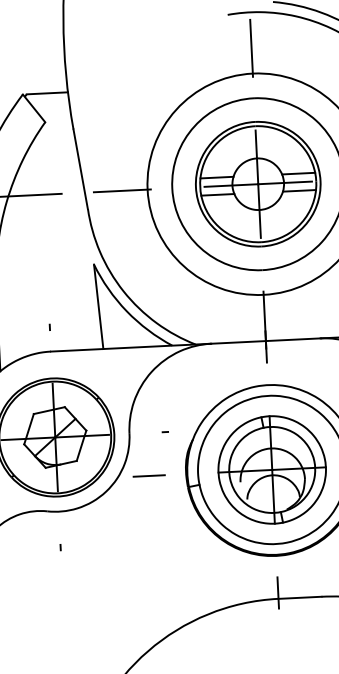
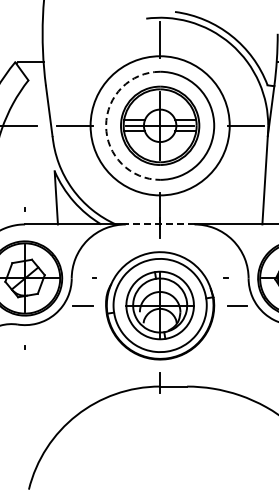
arc: (172, 187) -> (106, 125), solid -> dashed
line: (264, 341) -> (159, 224), solid -> dashed

